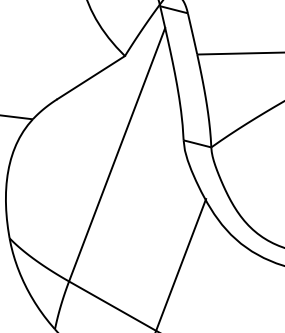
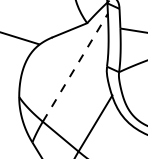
line: (117, 154) -> (75, 67), solid -> dashed

